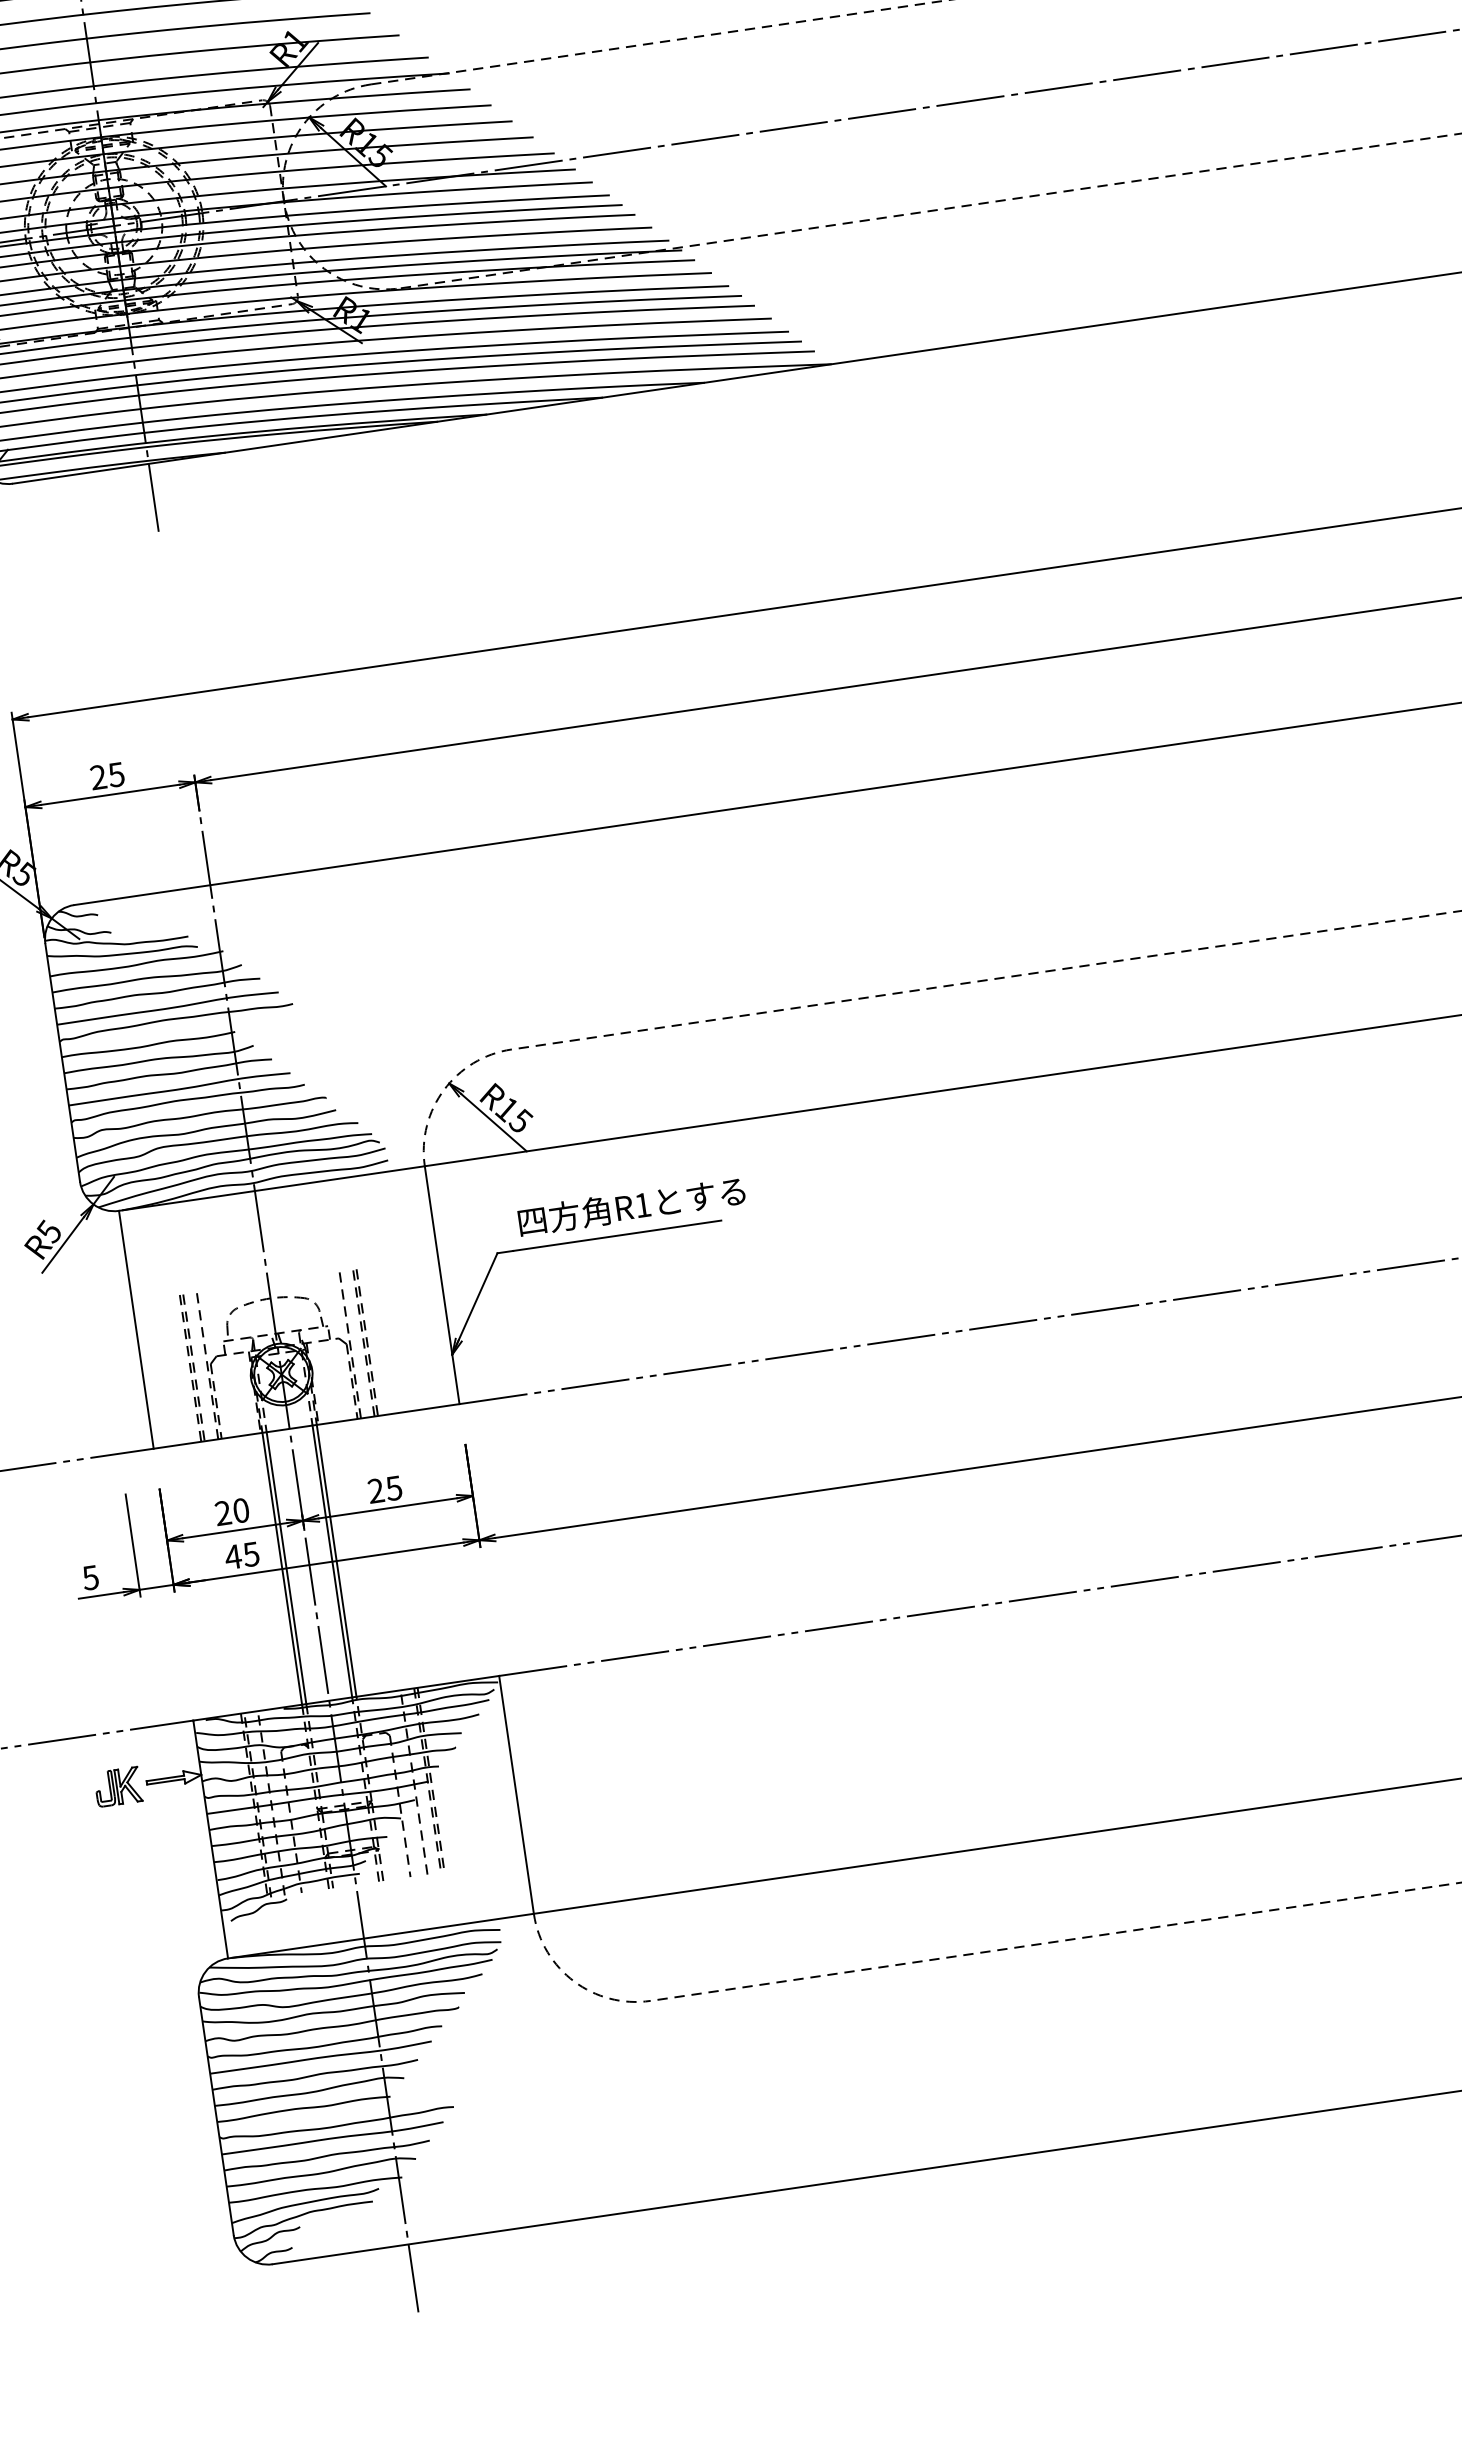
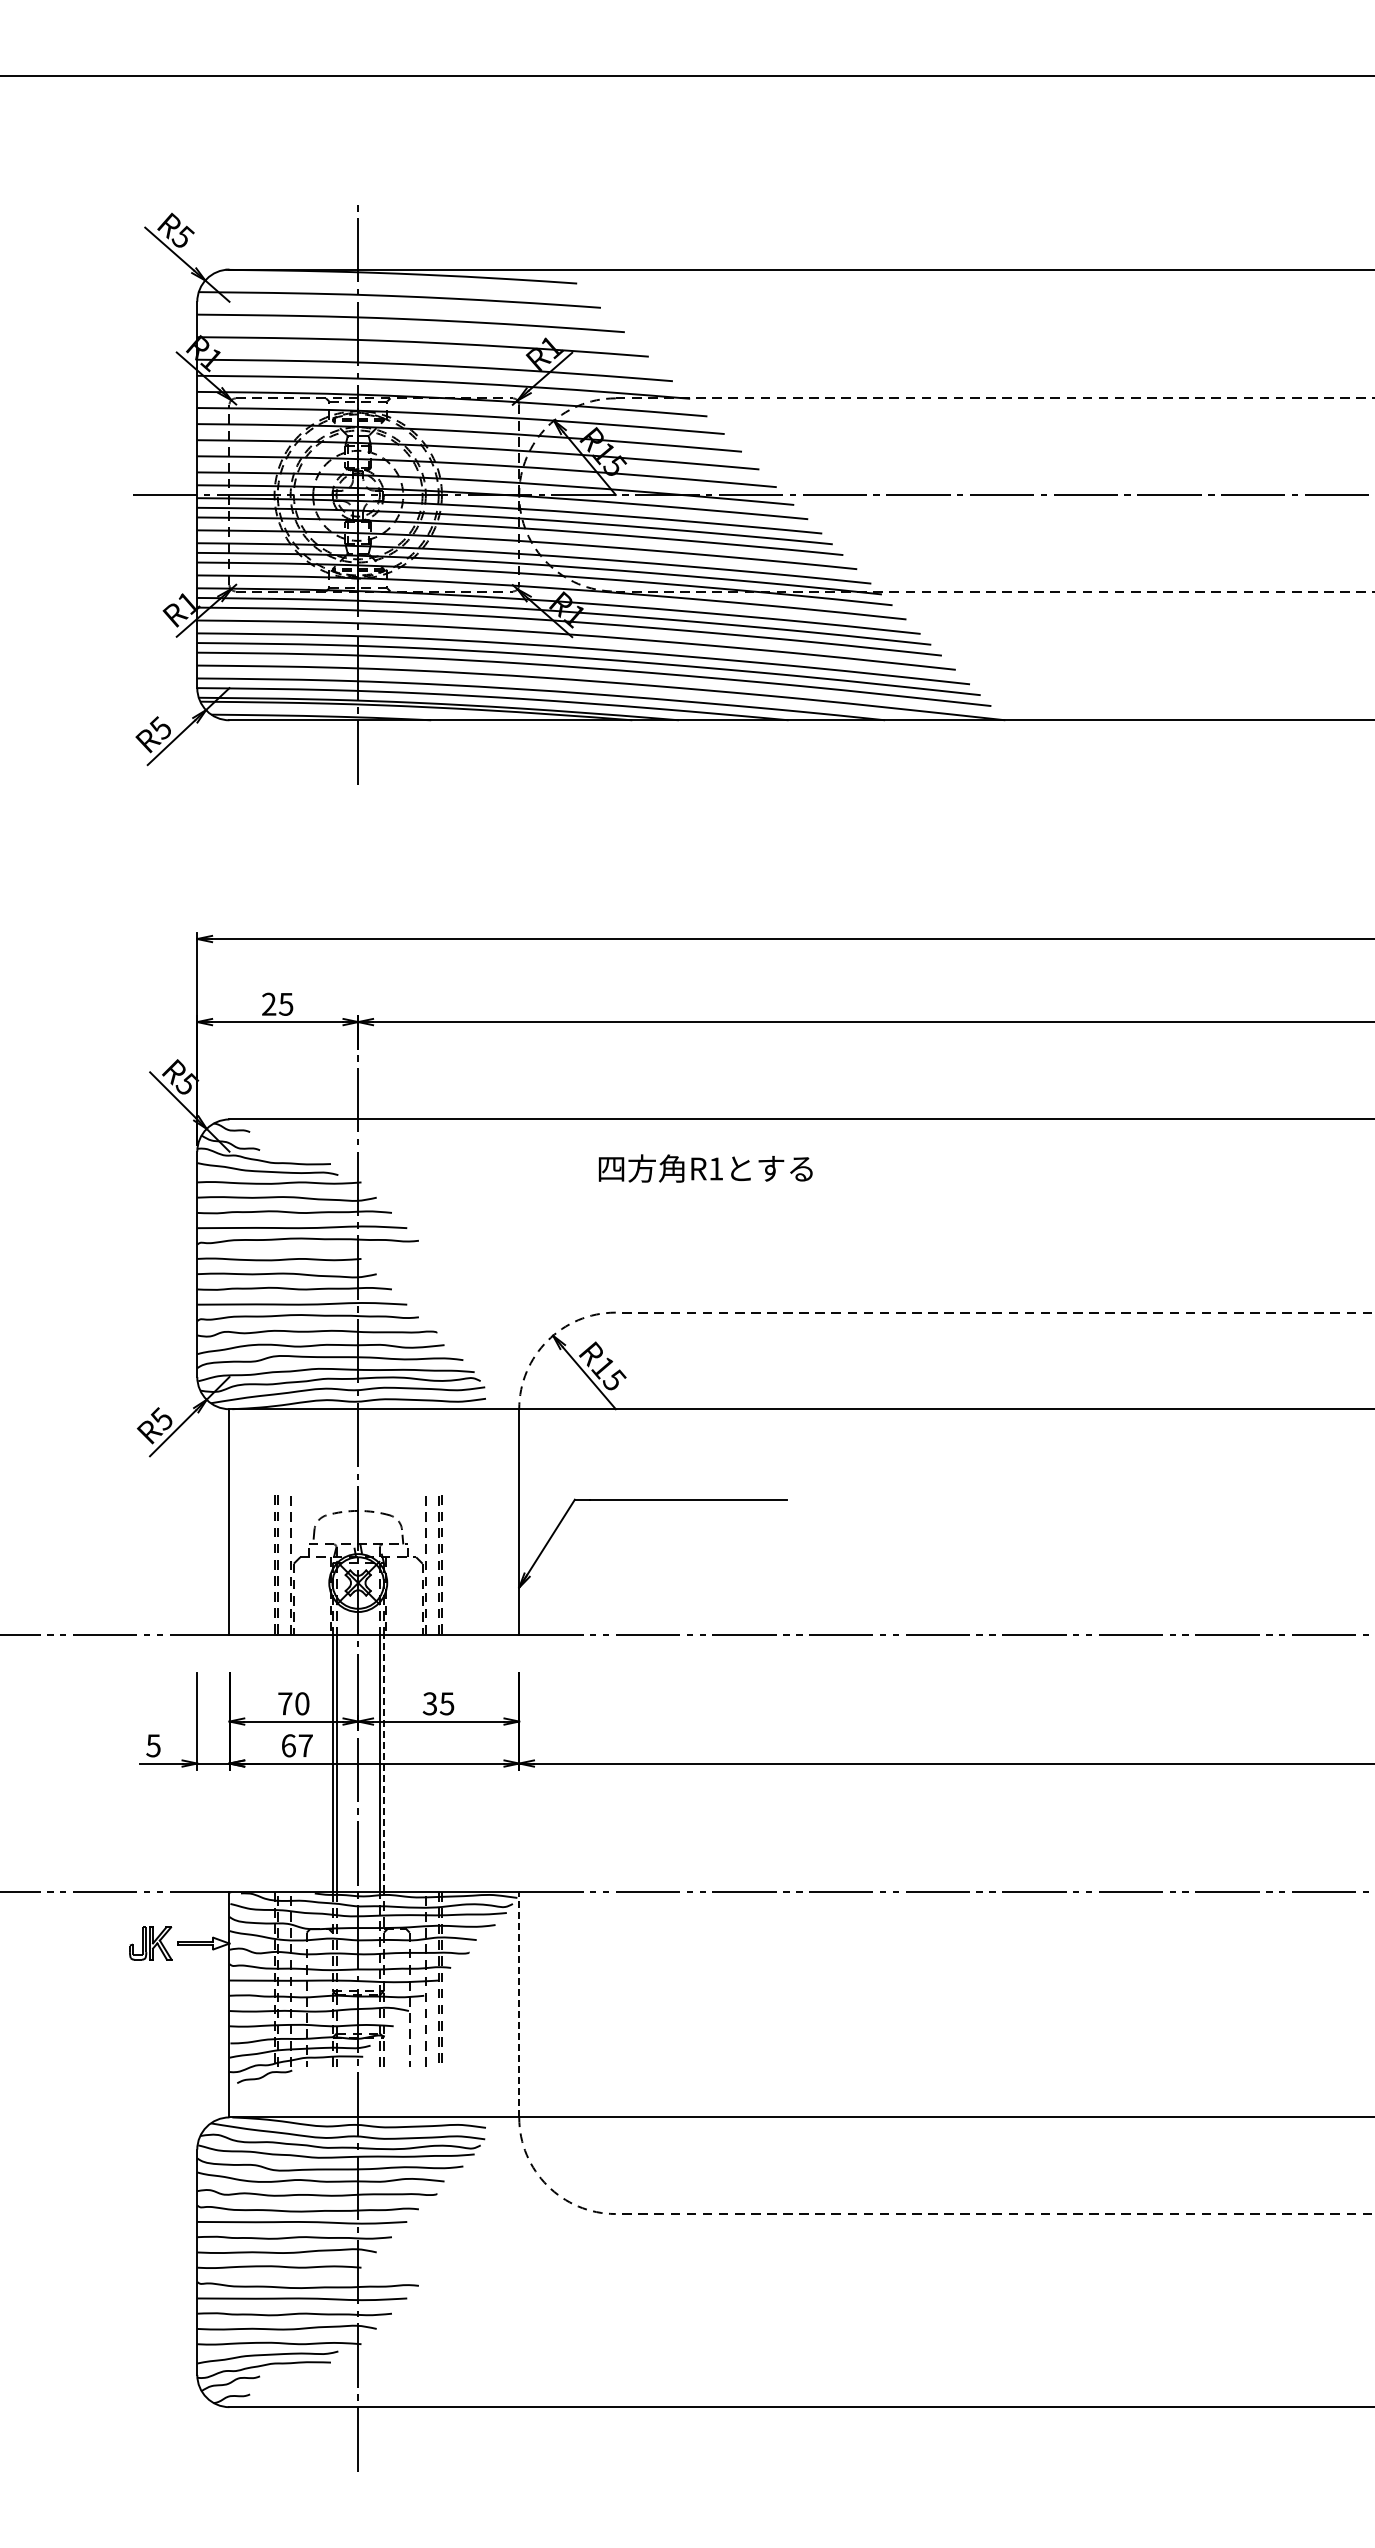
text: (631, 1206) -> (705, 1168), moved
text: (375, 1490) -> (429, 1703), 25 -> 35
text: (223, 1512) -> (285, 1703), 20 -> 70
text: (241, 1555) -> (296, 1745), 45 -> 67
line: (337, 1560) -> (384, 1763), solid -> dashed
line: (516, 1794) -> (519, 2004), solid -> dashed

